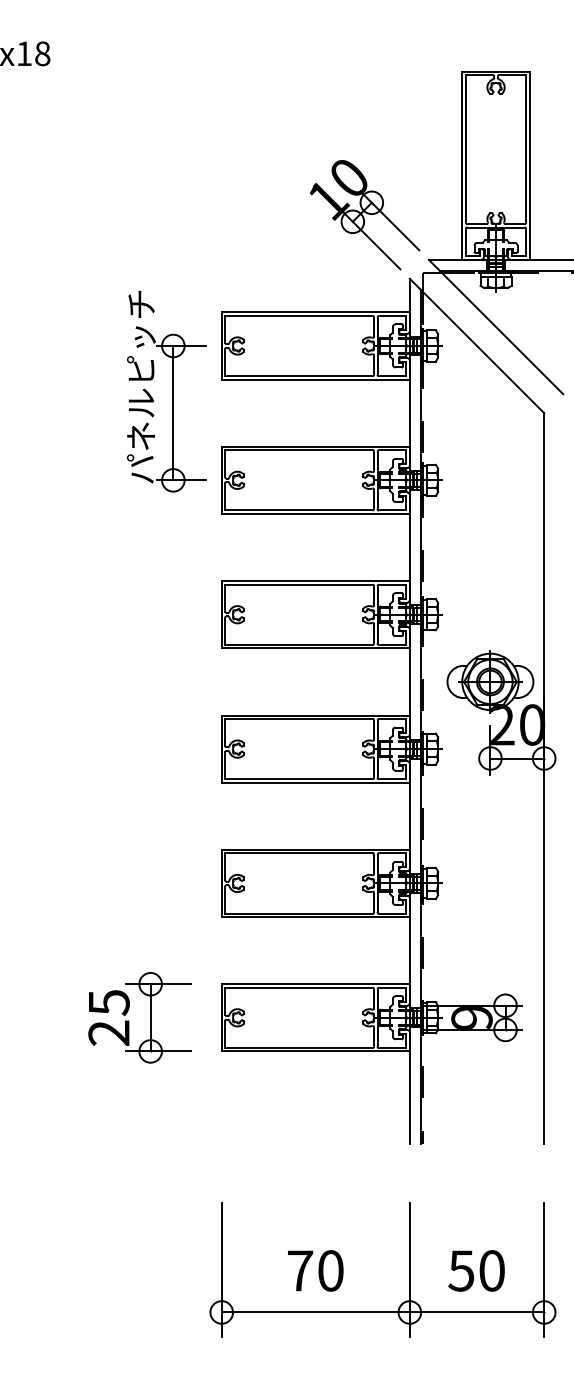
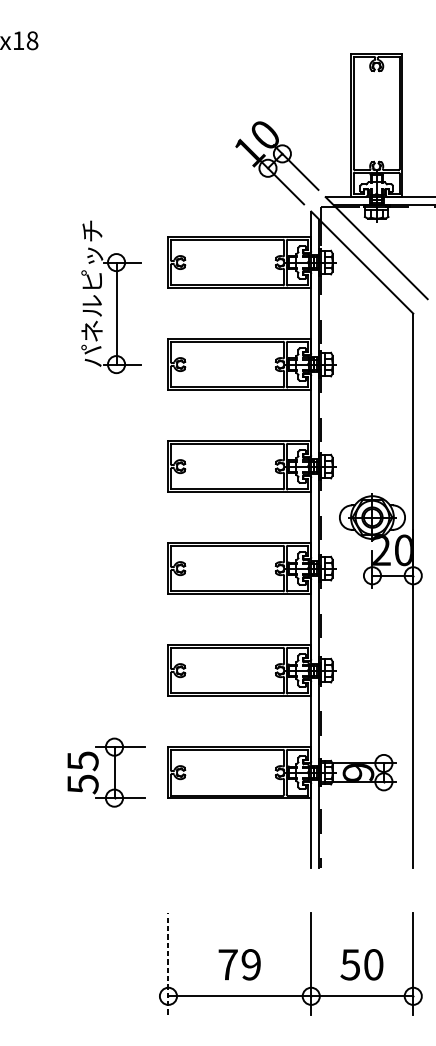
part: (166, 391) -> (111, 297), moved
text: (108, 1033) -> (82, 784), 25 -> 55
line: (221, 1269) -> (168, 963), solid -> dashed
text: (330, 1270) -> (251, 964), 70 -> 79

